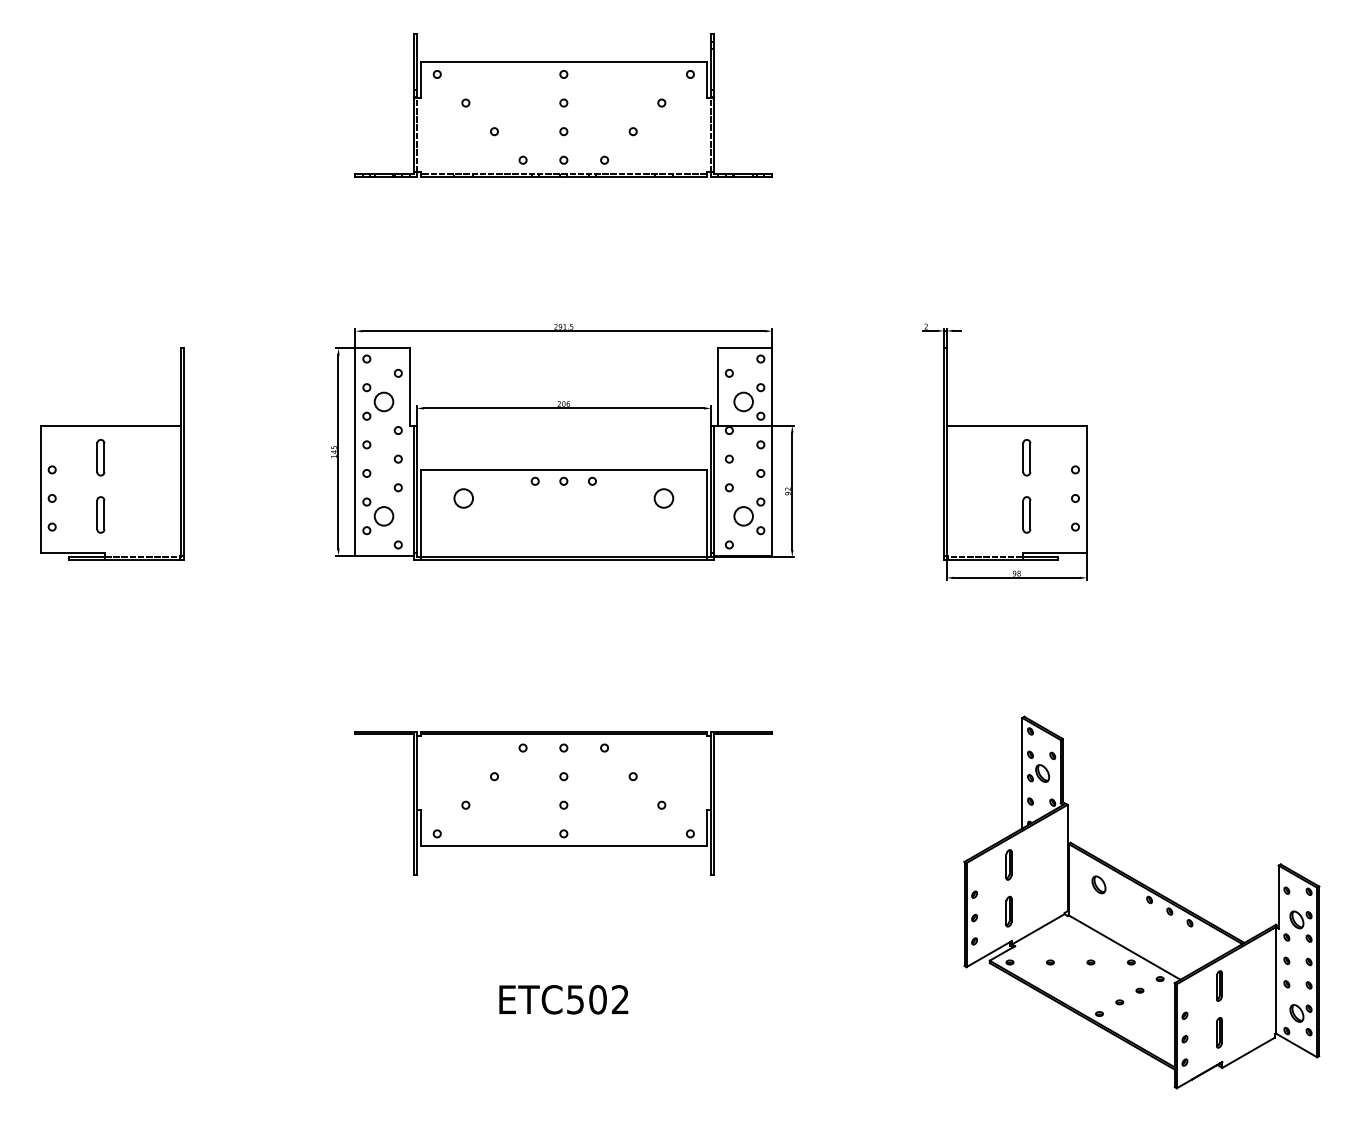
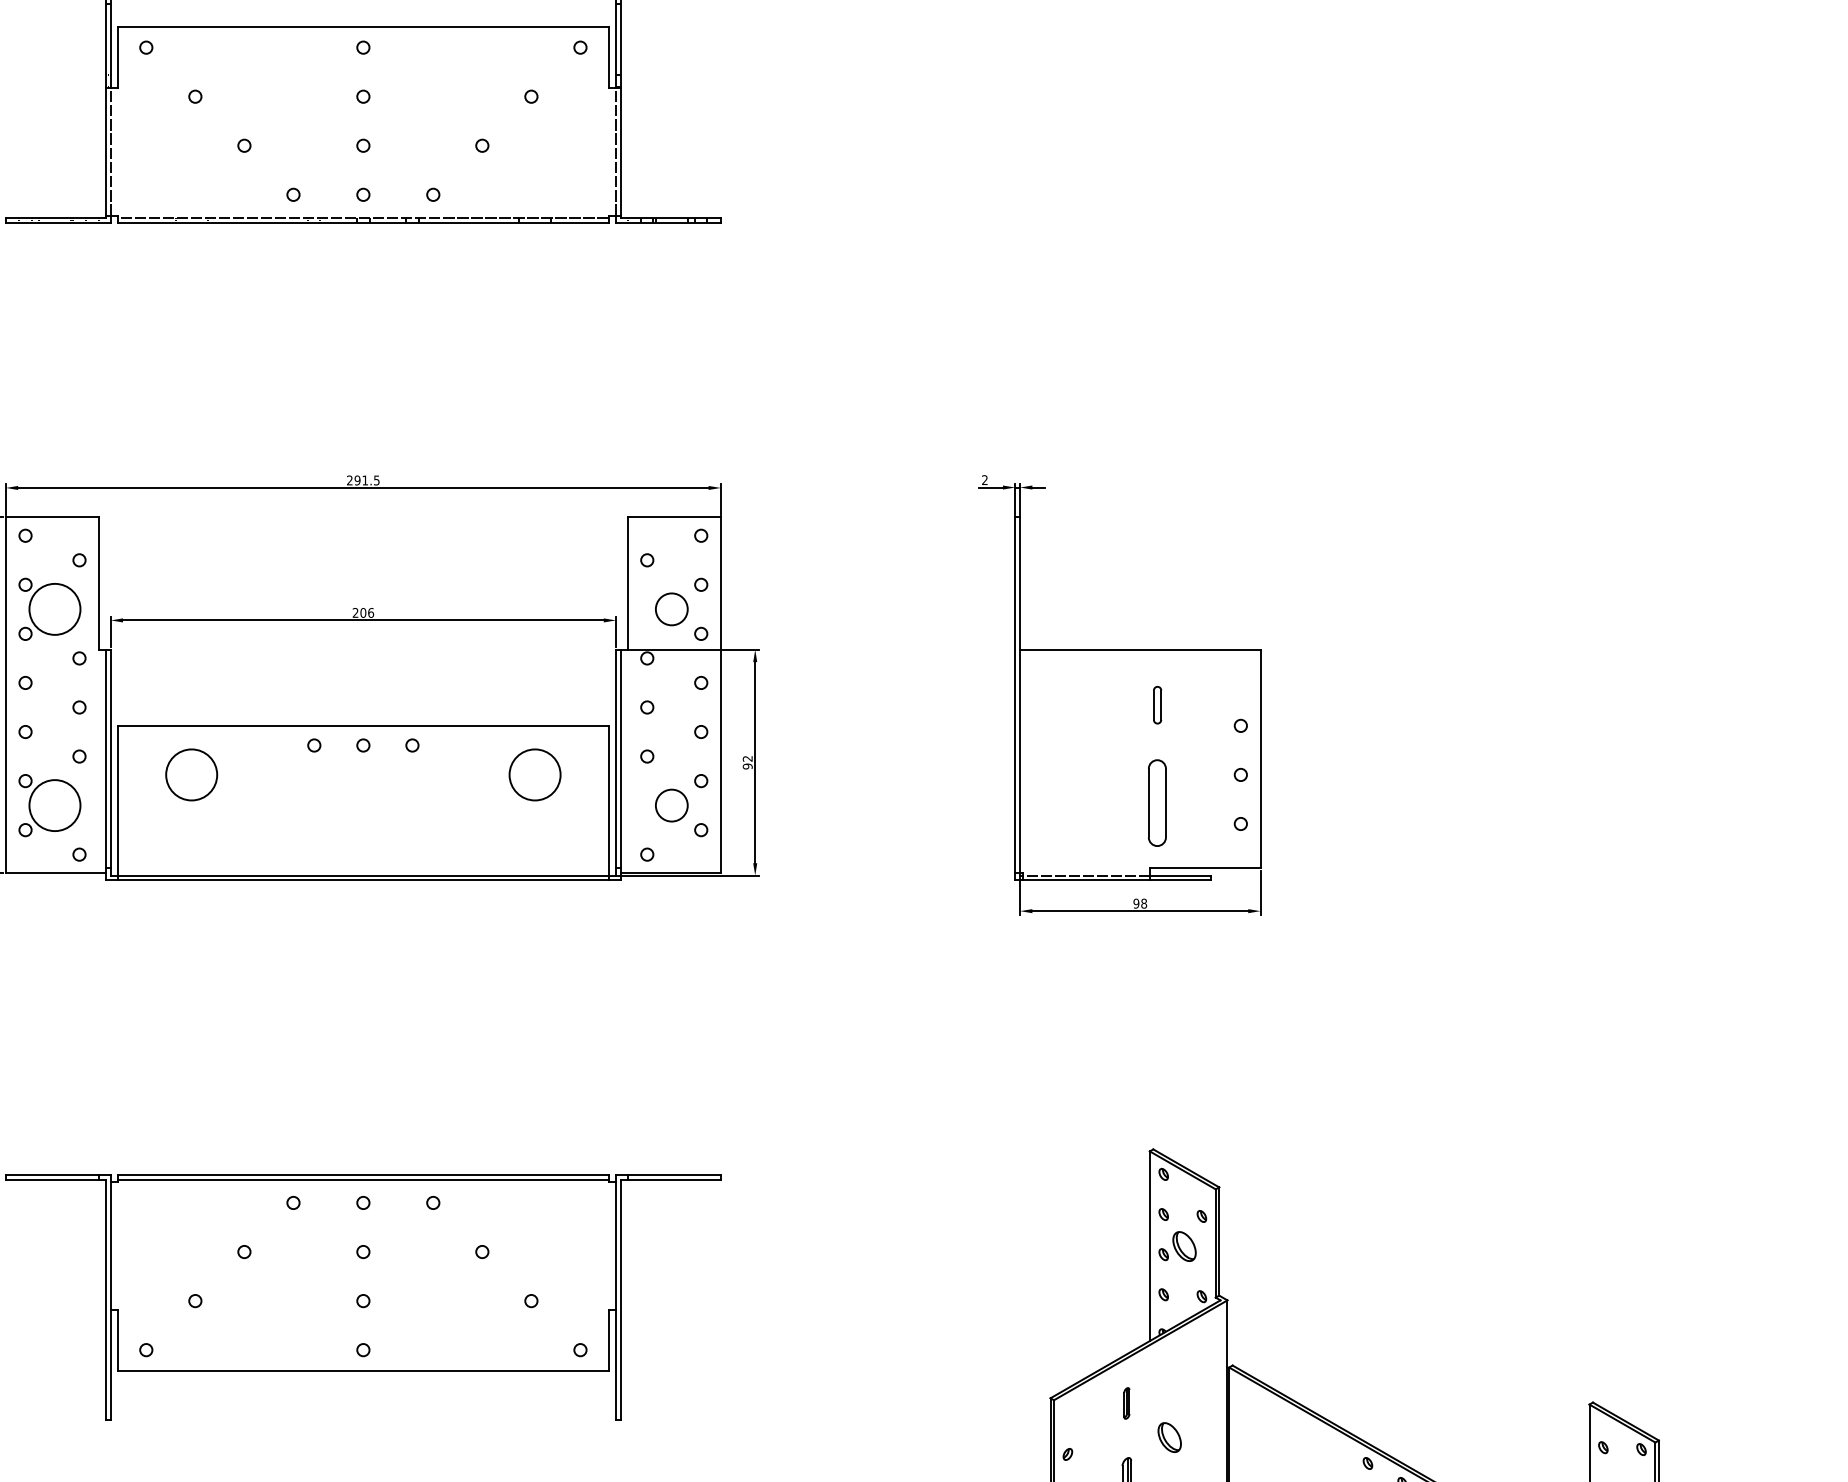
circle: (383, 401) -> (54, 608), size x1.6
part: (1026, 457) -> (1156, 704), size x0.6
circle: (463, 498) -> (191, 774), size x1.6
circle: (663, 498) -> (534, 774), size x1.6
part: (1026, 514) -> (1156, 802), size x1.4
circle: (383, 516) -> (54, 805), size x1.6
part: (1008, 864) -> (1126, 1402), size x0.6
part: (1098, 884) -> (1168, 1436), moved

